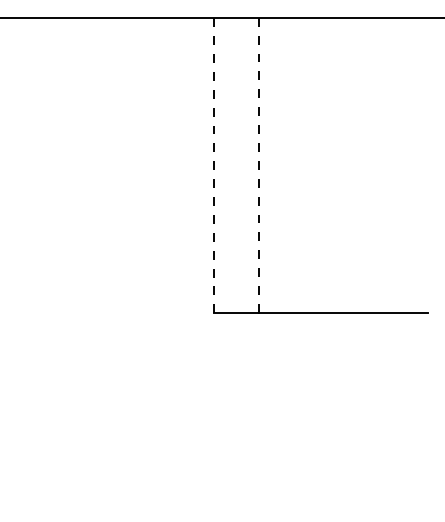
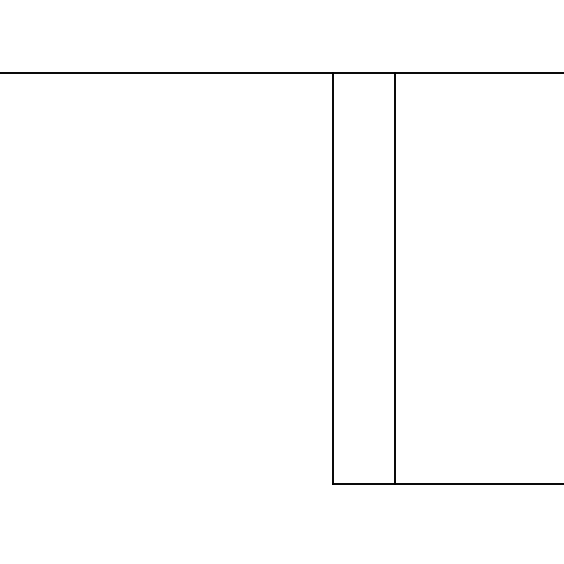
line: (213, 165) -> (332, 278), dashed -> solid
line: (258, 165) -> (395, 278), dashed -> solid

